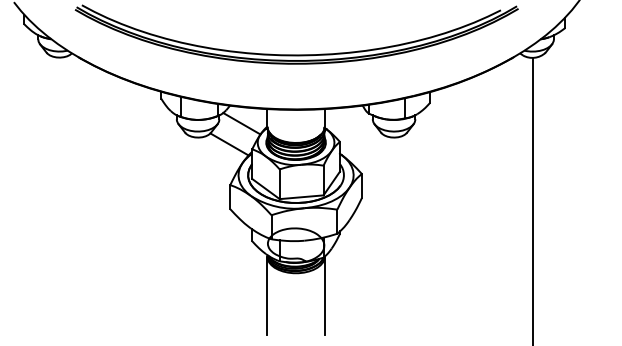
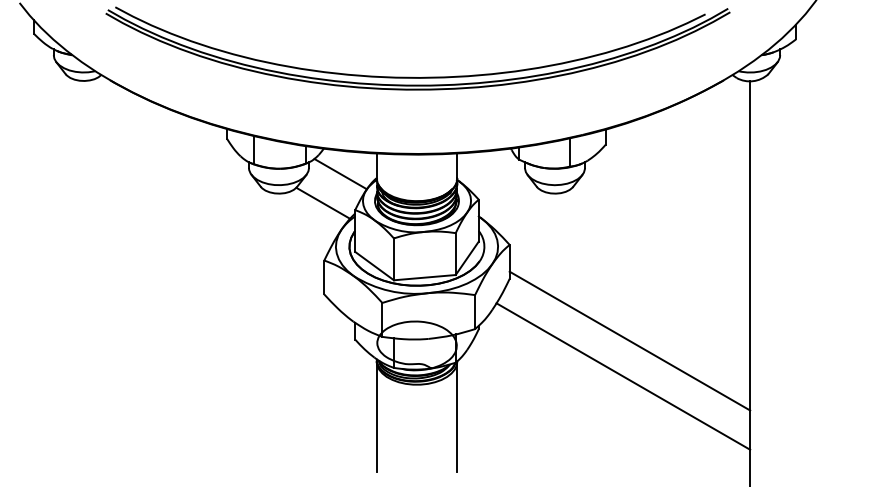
line: (446, 242) -> (628, 341), added
line: (442, 267) -> (623, 376), added

